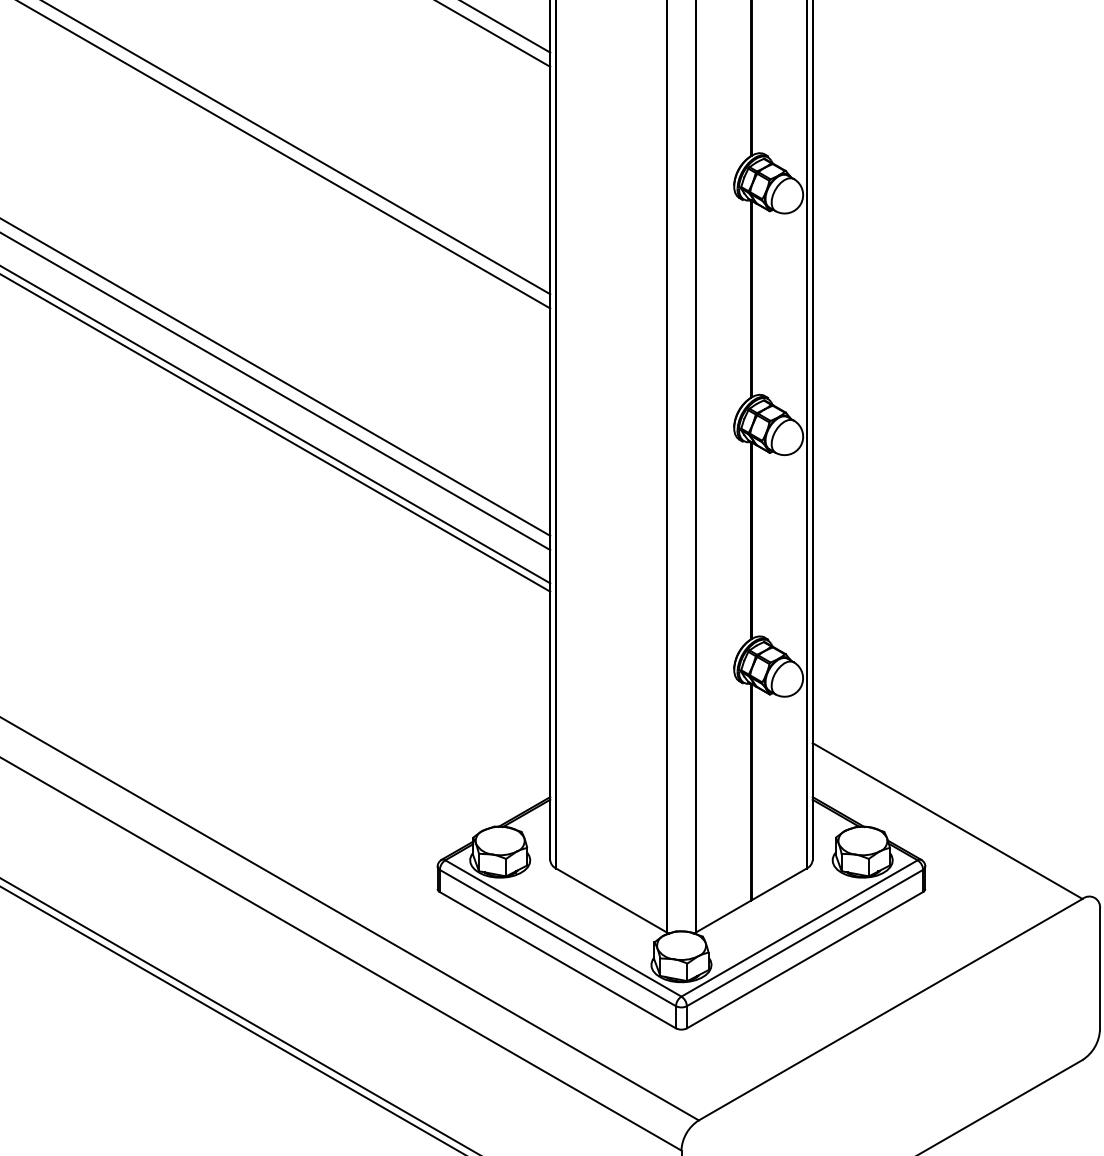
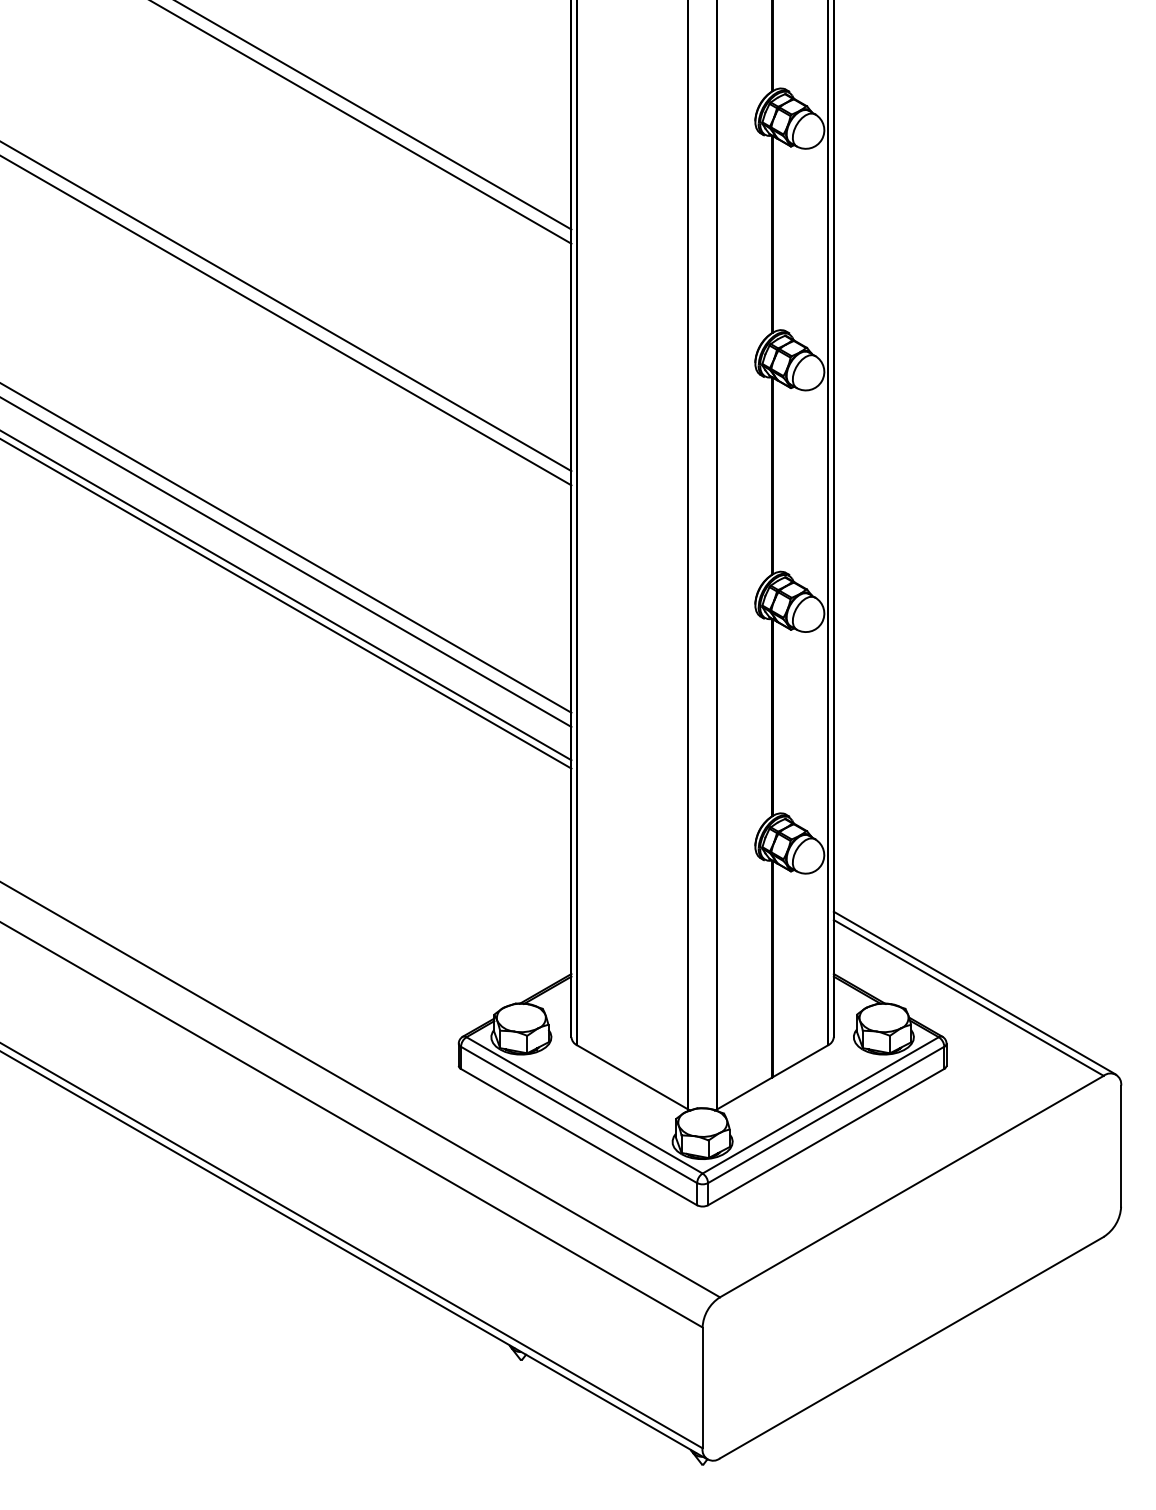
line: (953, 815) -> (974, 992), added

